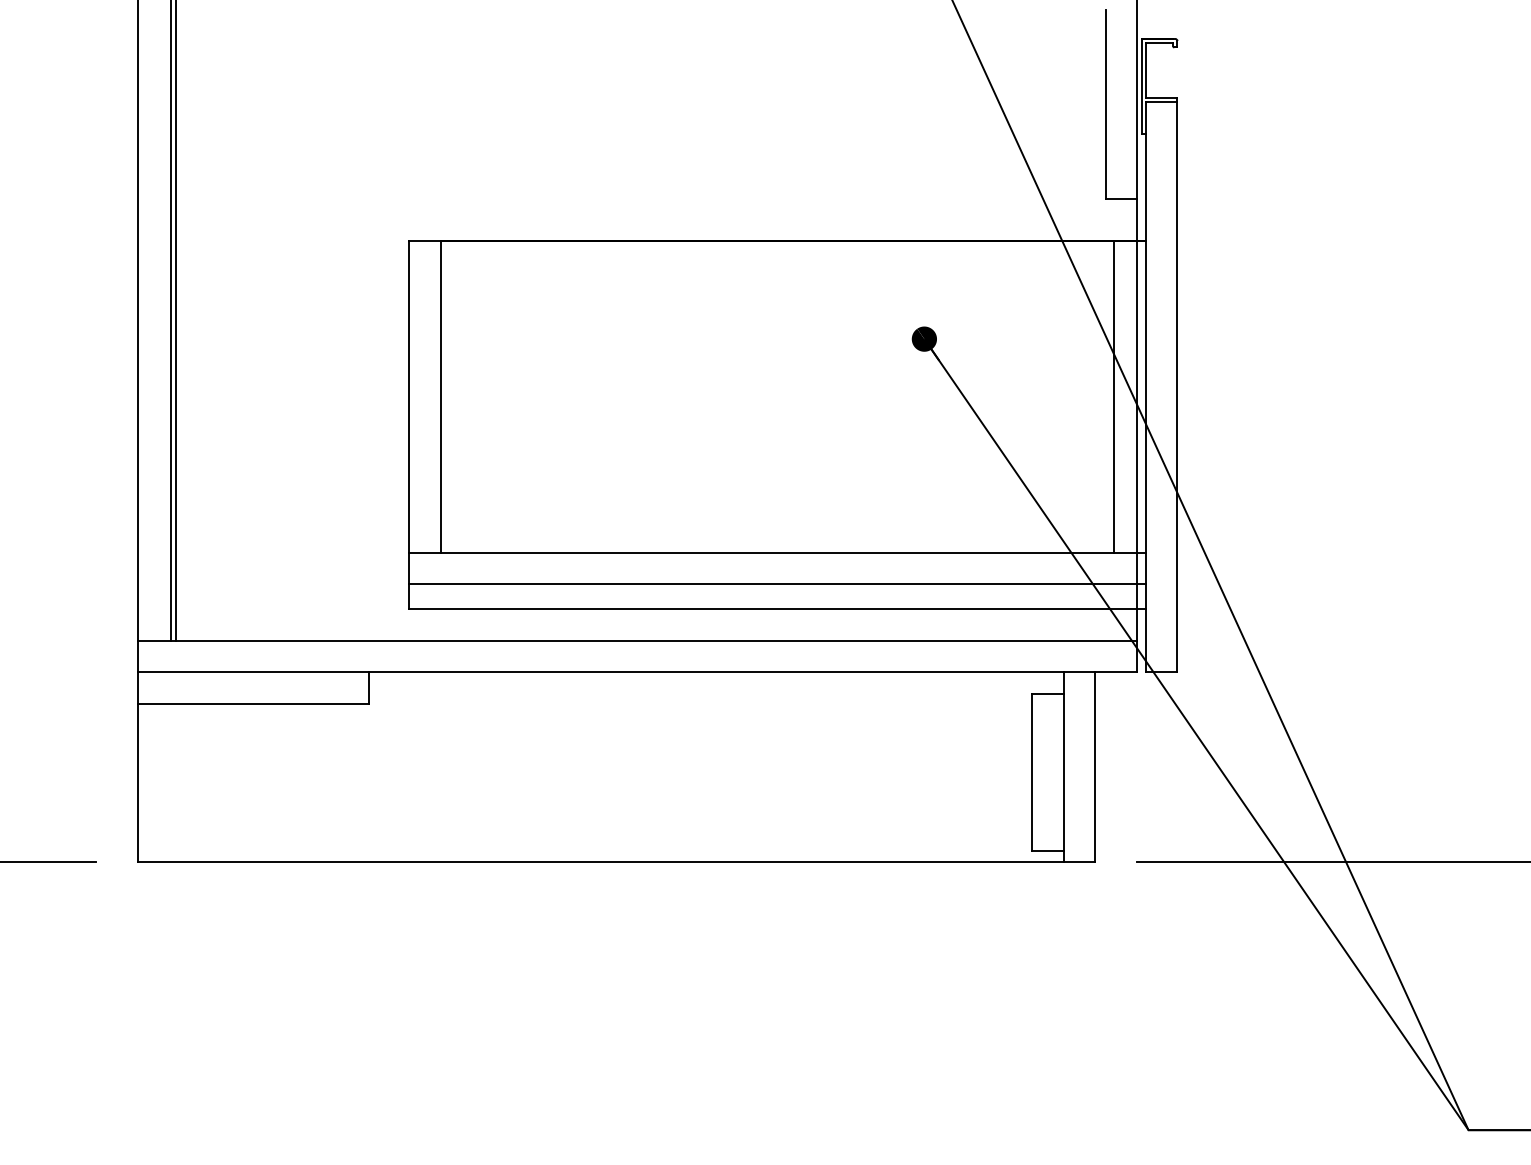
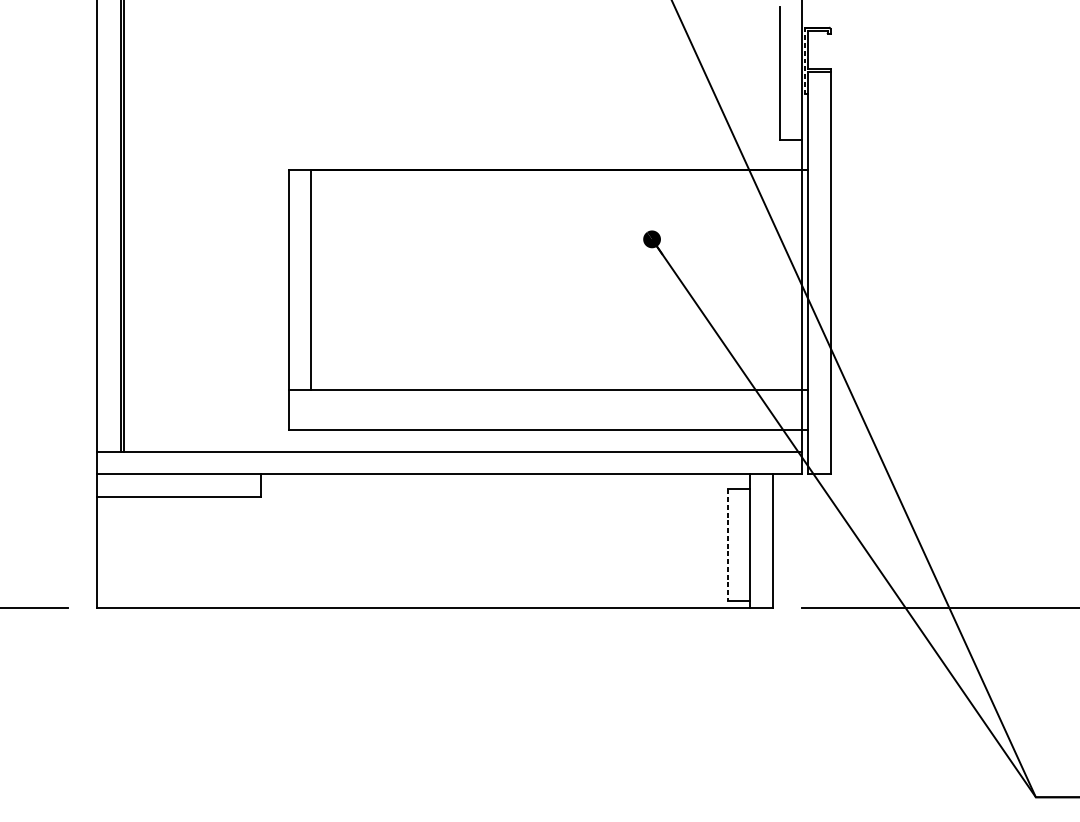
line: (1141, 85) -> (805, 60), solid -> dashed
line: (1114, 396) -> (786, 279), removed
line: (777, 584) -> (548, 412), removed
line: (1032, 772) -> (728, 545), solid -> dashed

